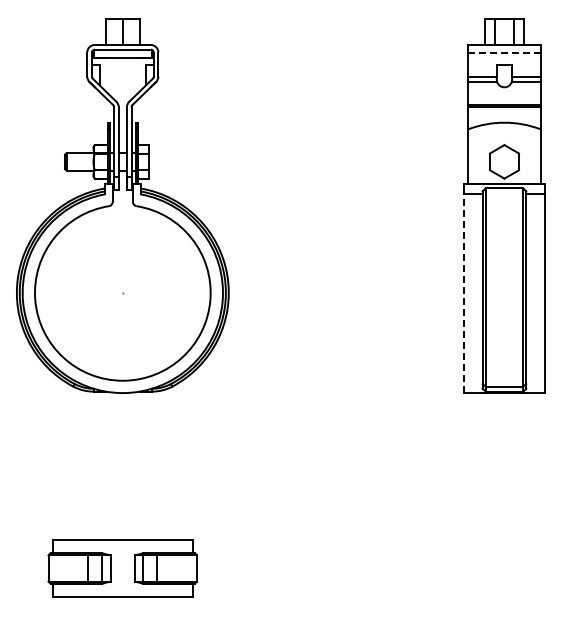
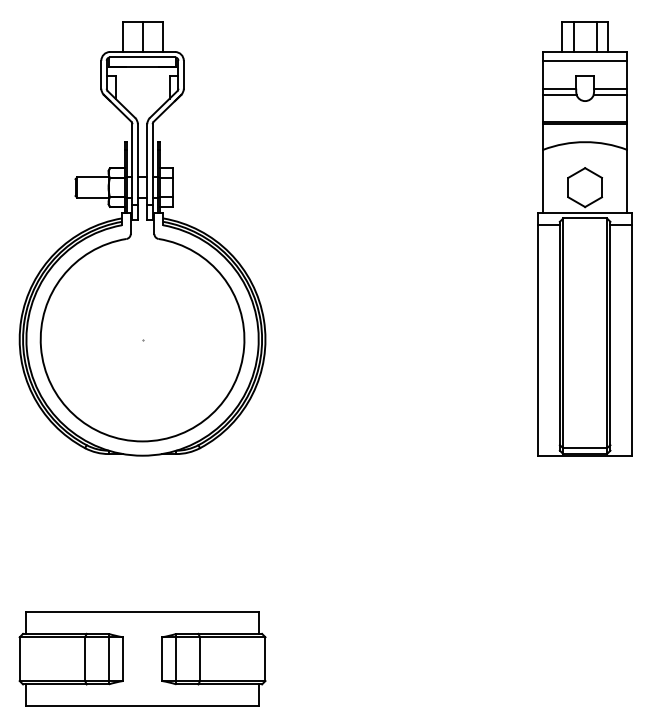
line: (504, 52) -> (585, 60), dashed -> solid
line: (463, 293) -> (537, 340), dashed -> solid
part: (122, 568) -> (142, 659), size x1.43

